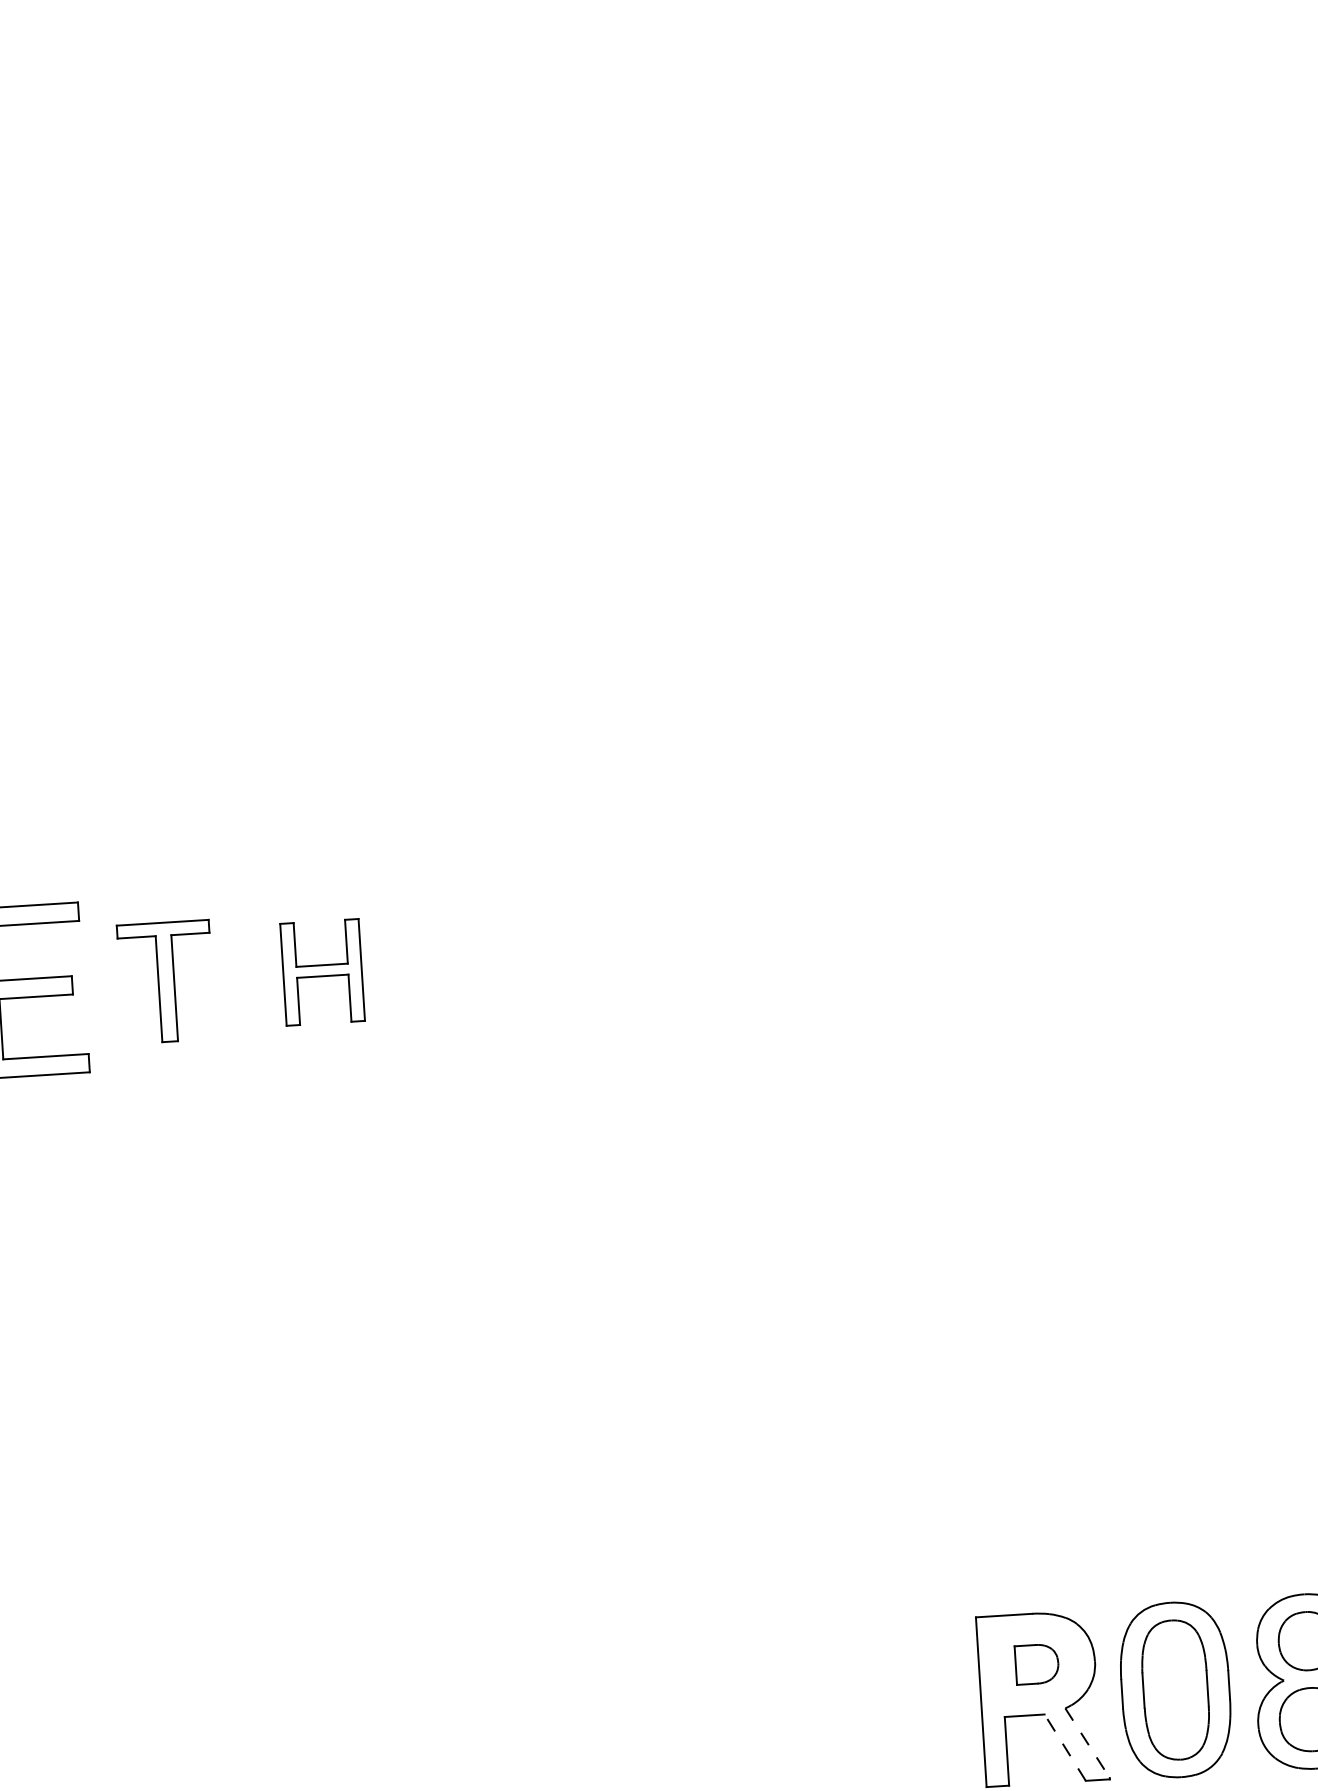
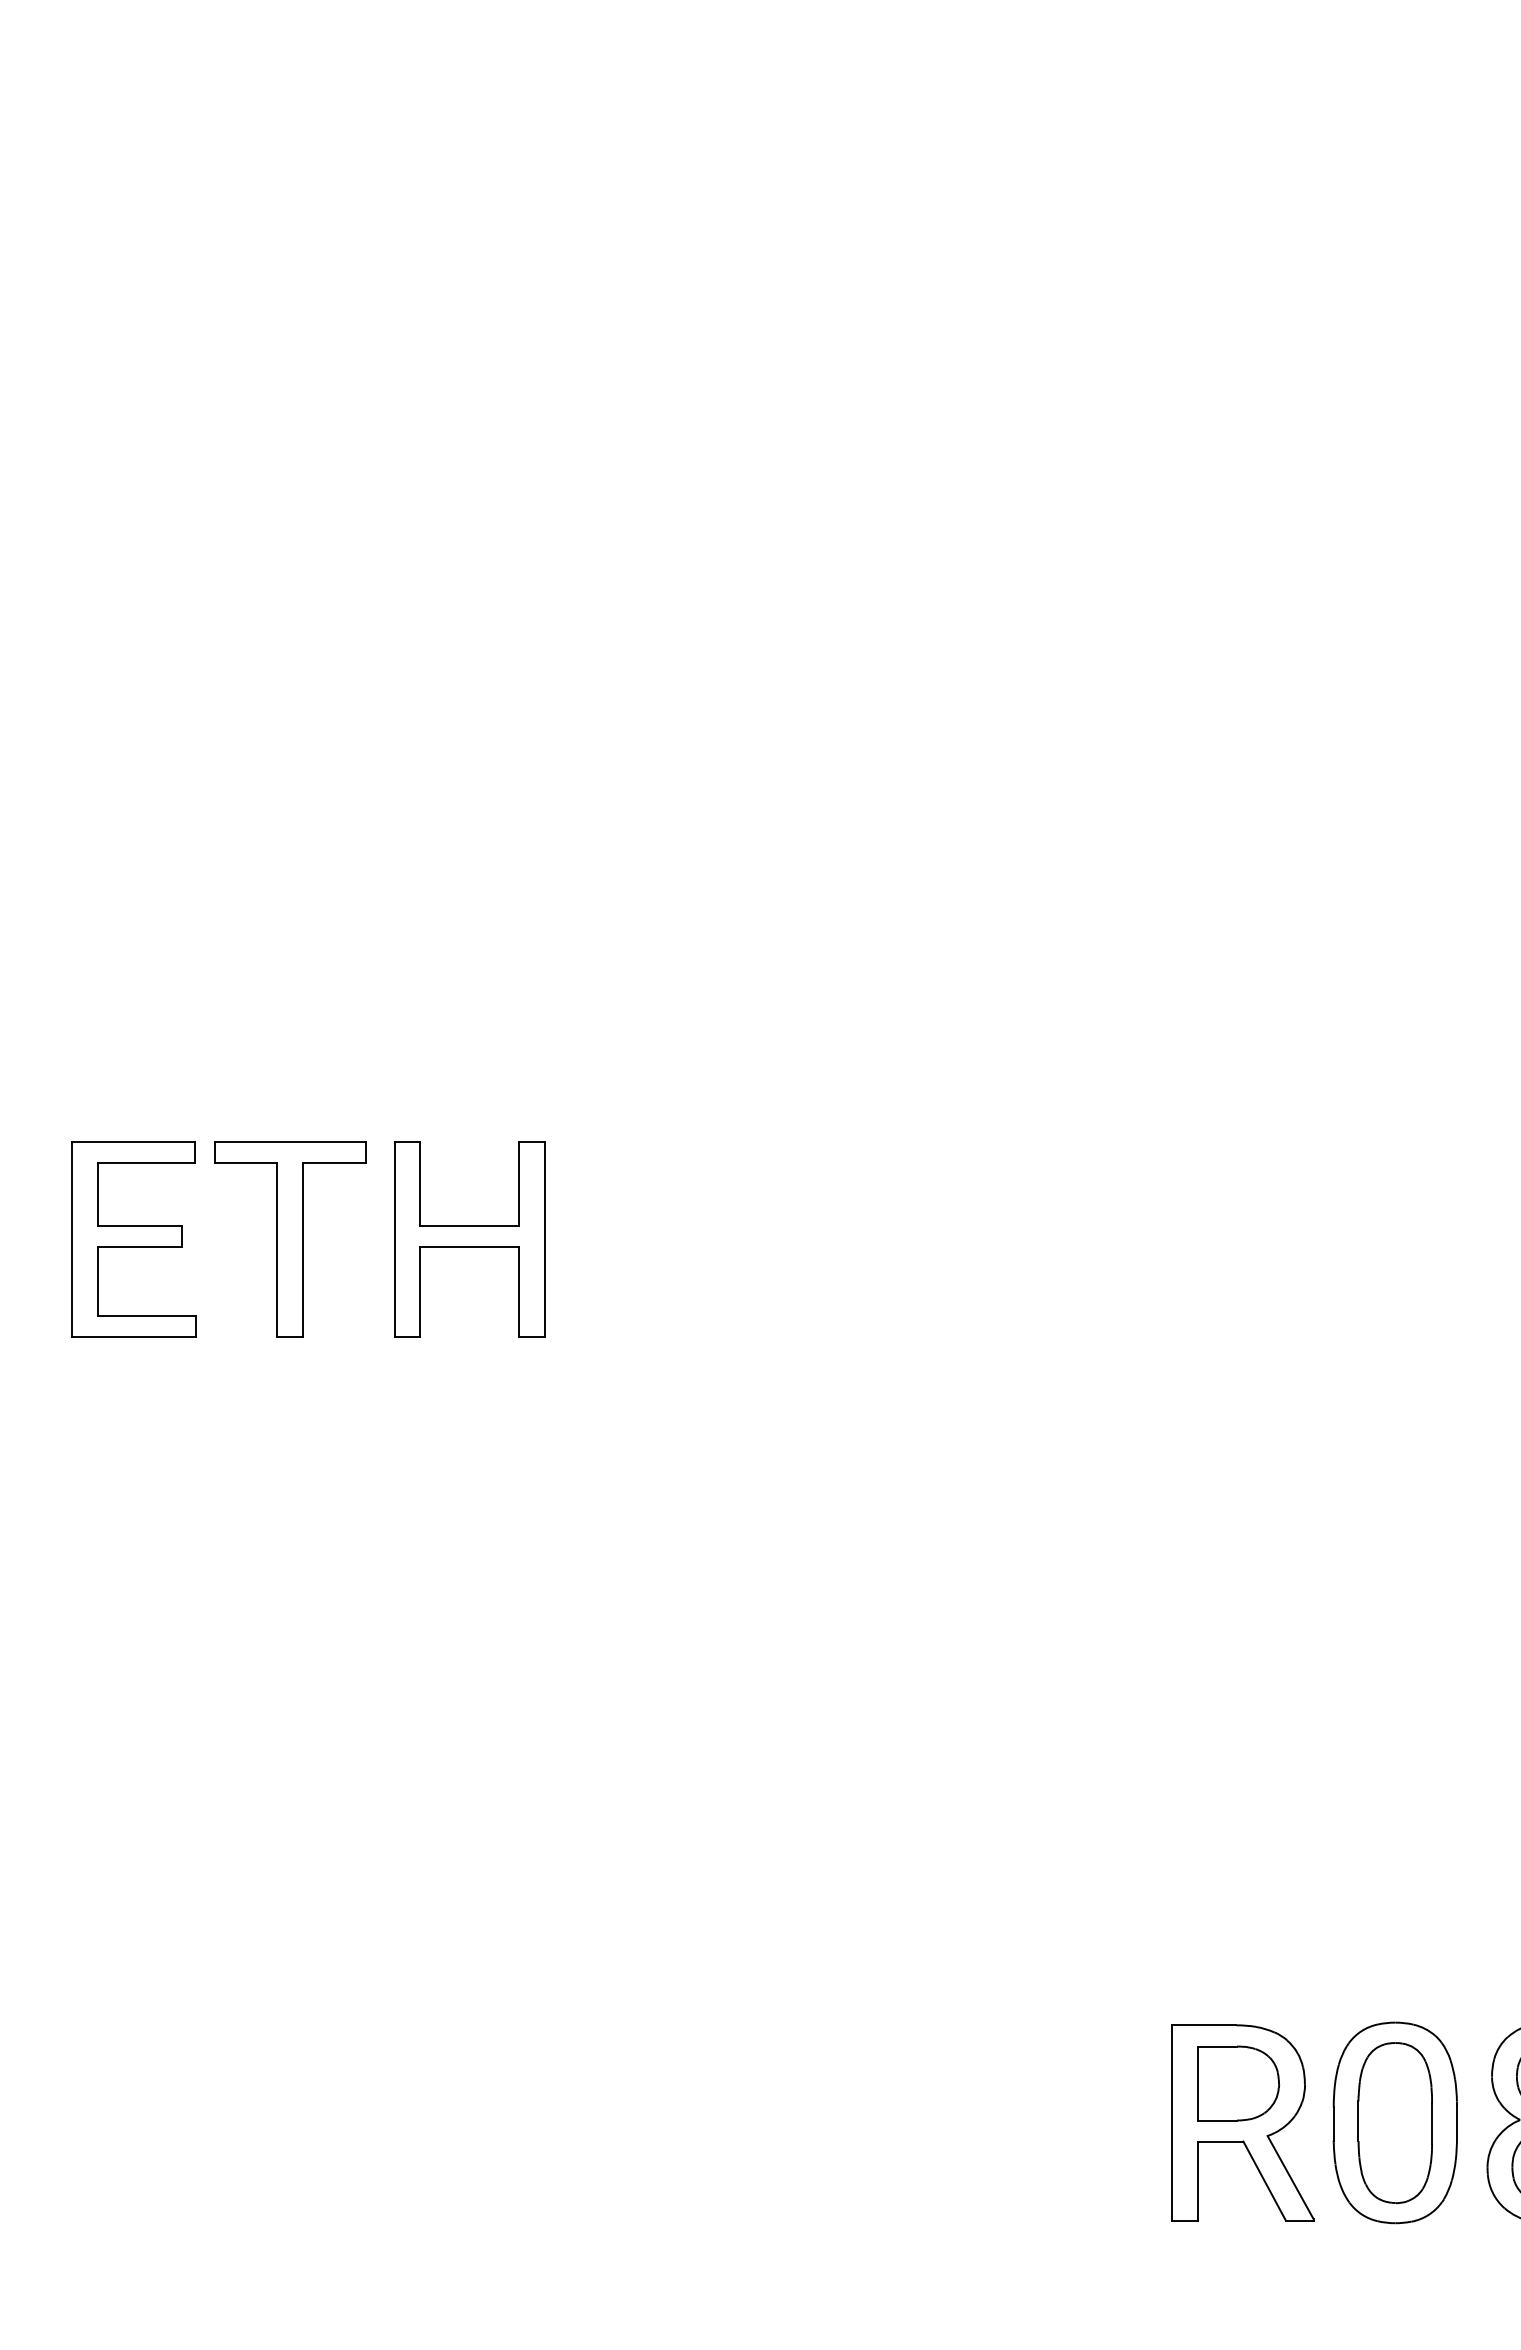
part: (322, 972) -> (469, 1239), size x1.67
part: (166, 982) -> (290, 1239), size x1.43
part: (1037, 1664) -> (1238, 2083), size x1.67
line: (1087, 1743) -> (1290, 2177), dashed -> solid
line: (1065, 1748) -> (1264, 2181), dashed -> solid

